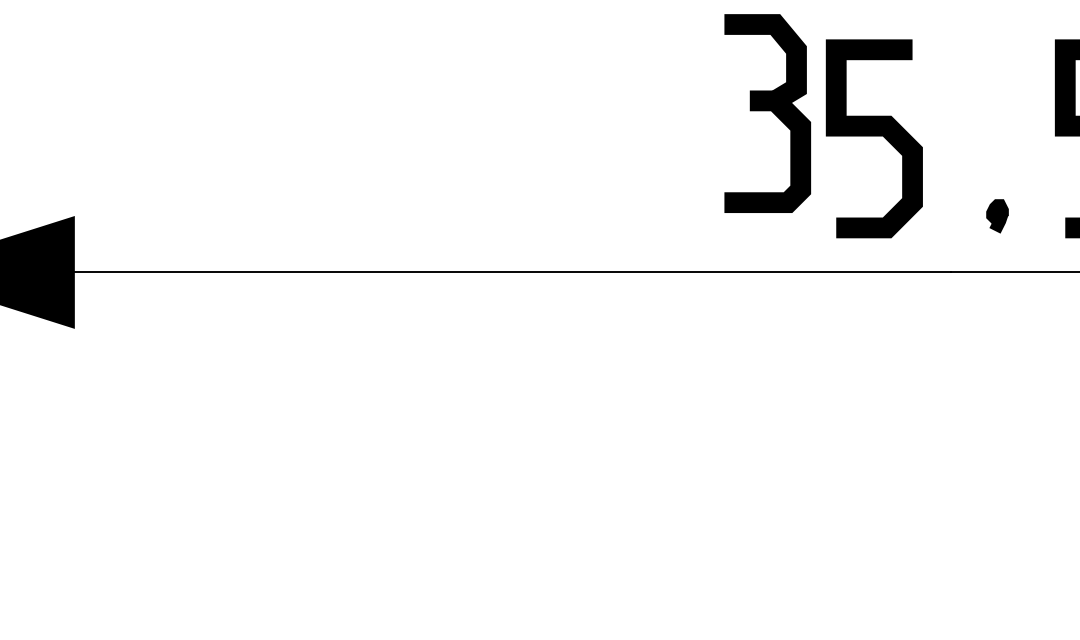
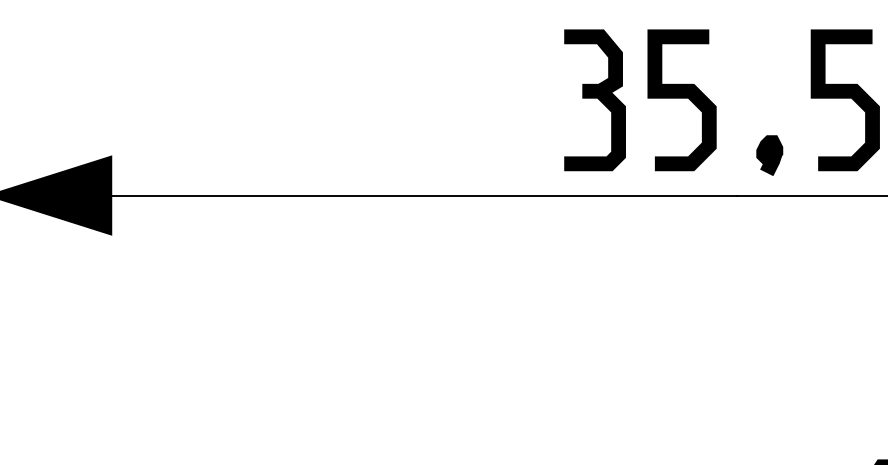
part: (766, 113) -> (594, 100), moved
part: (997, 216) -> (769, 155), size x1.67

